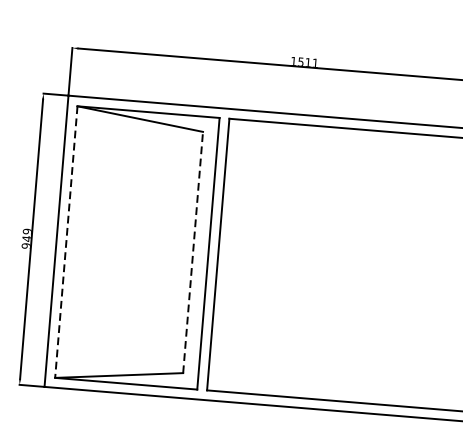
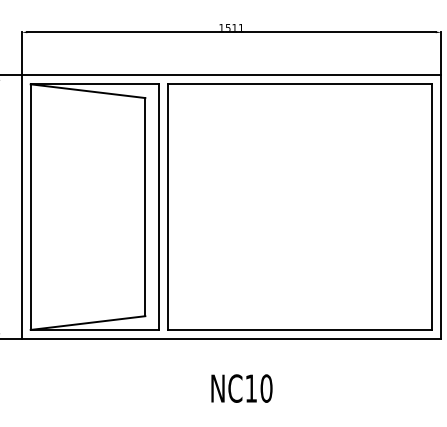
line: (66, 242) -> (30, 207), dashed -> solid
line: (193, 251) -> (145, 206), dashed -> solid

